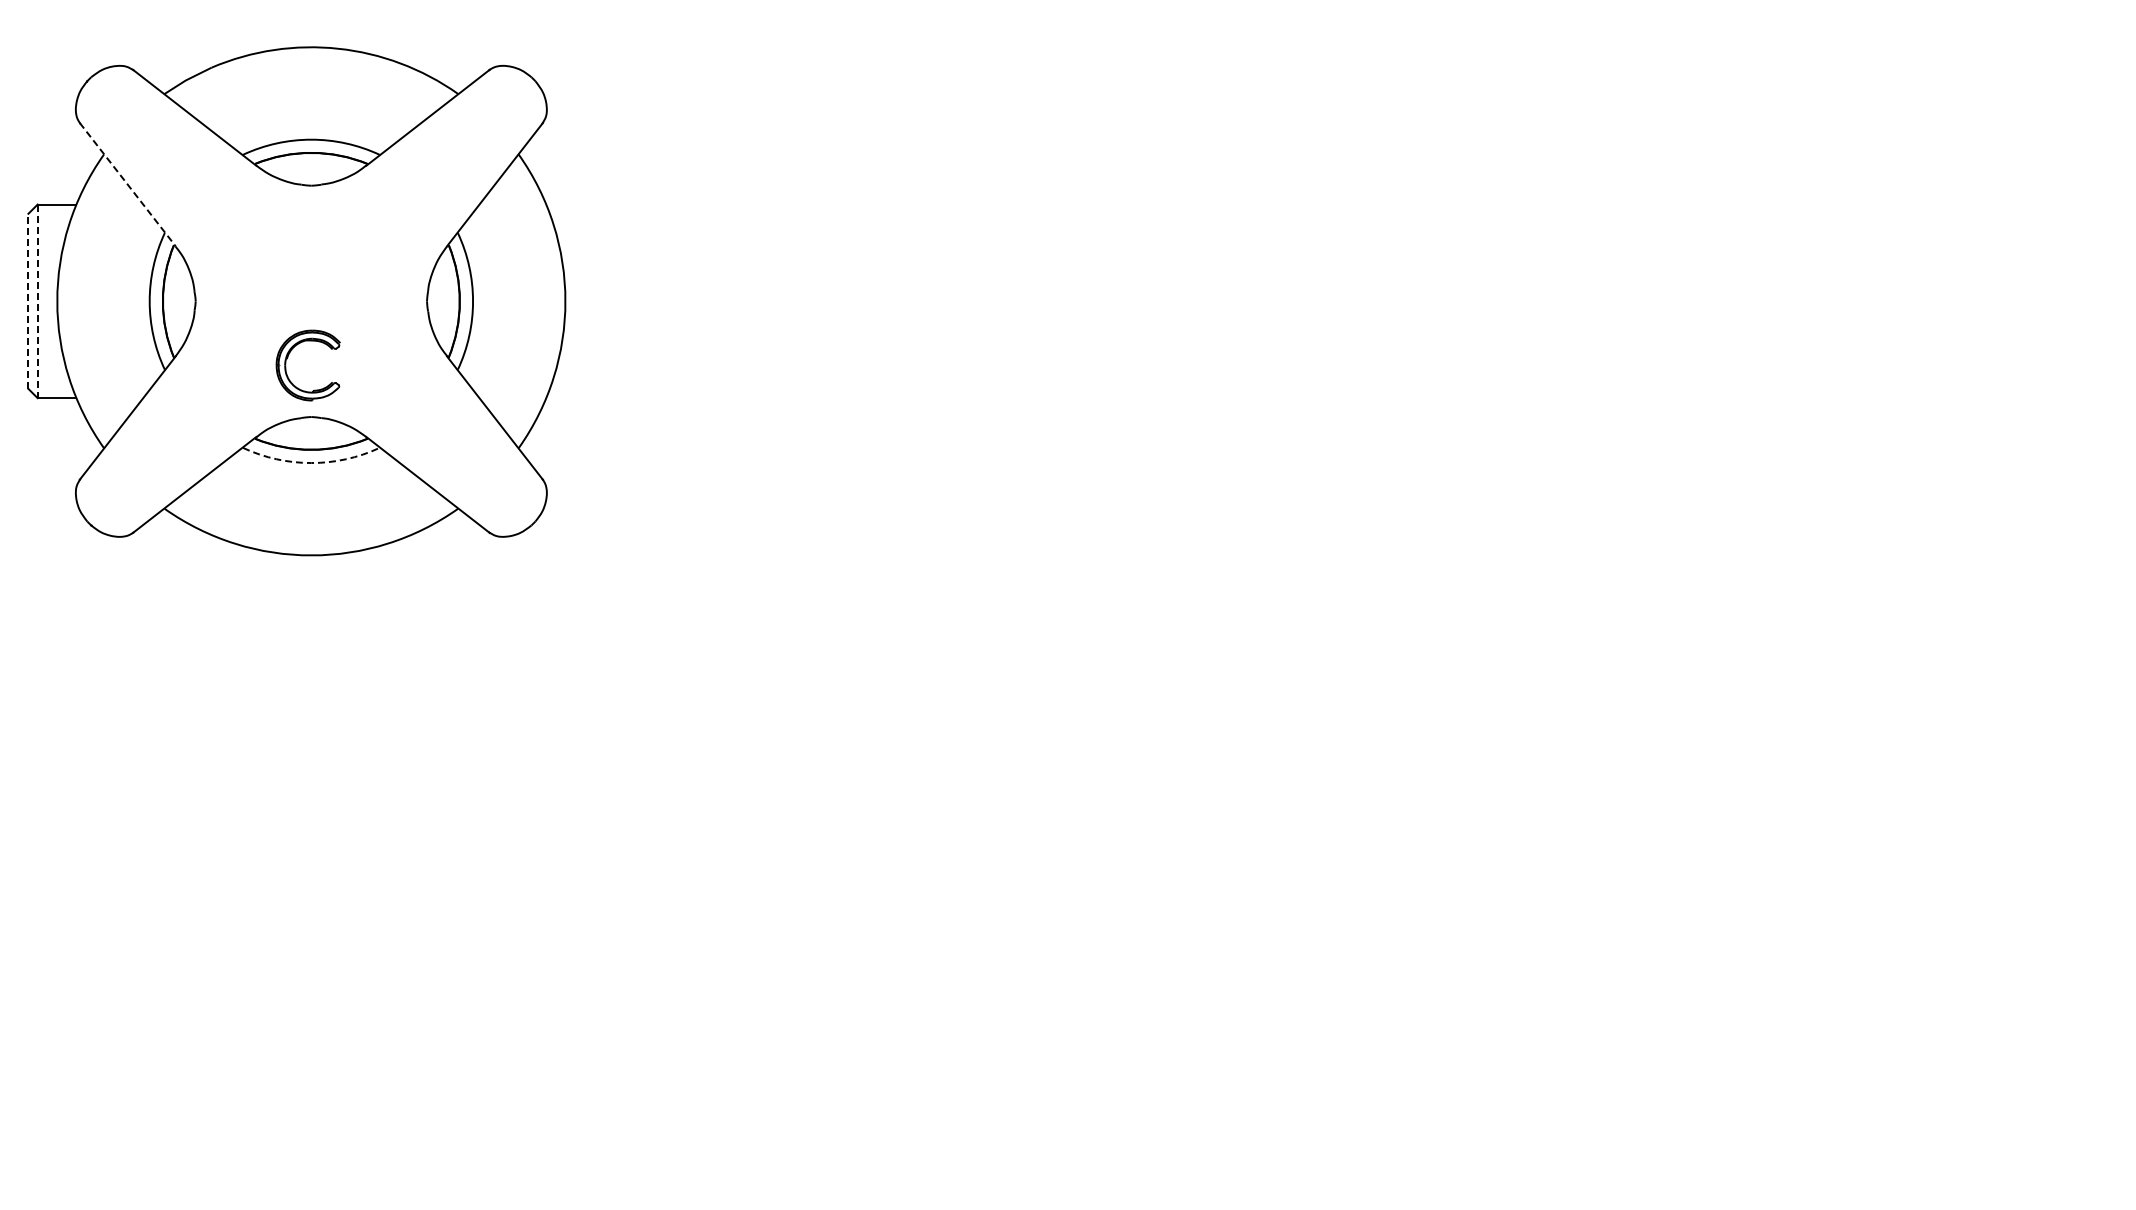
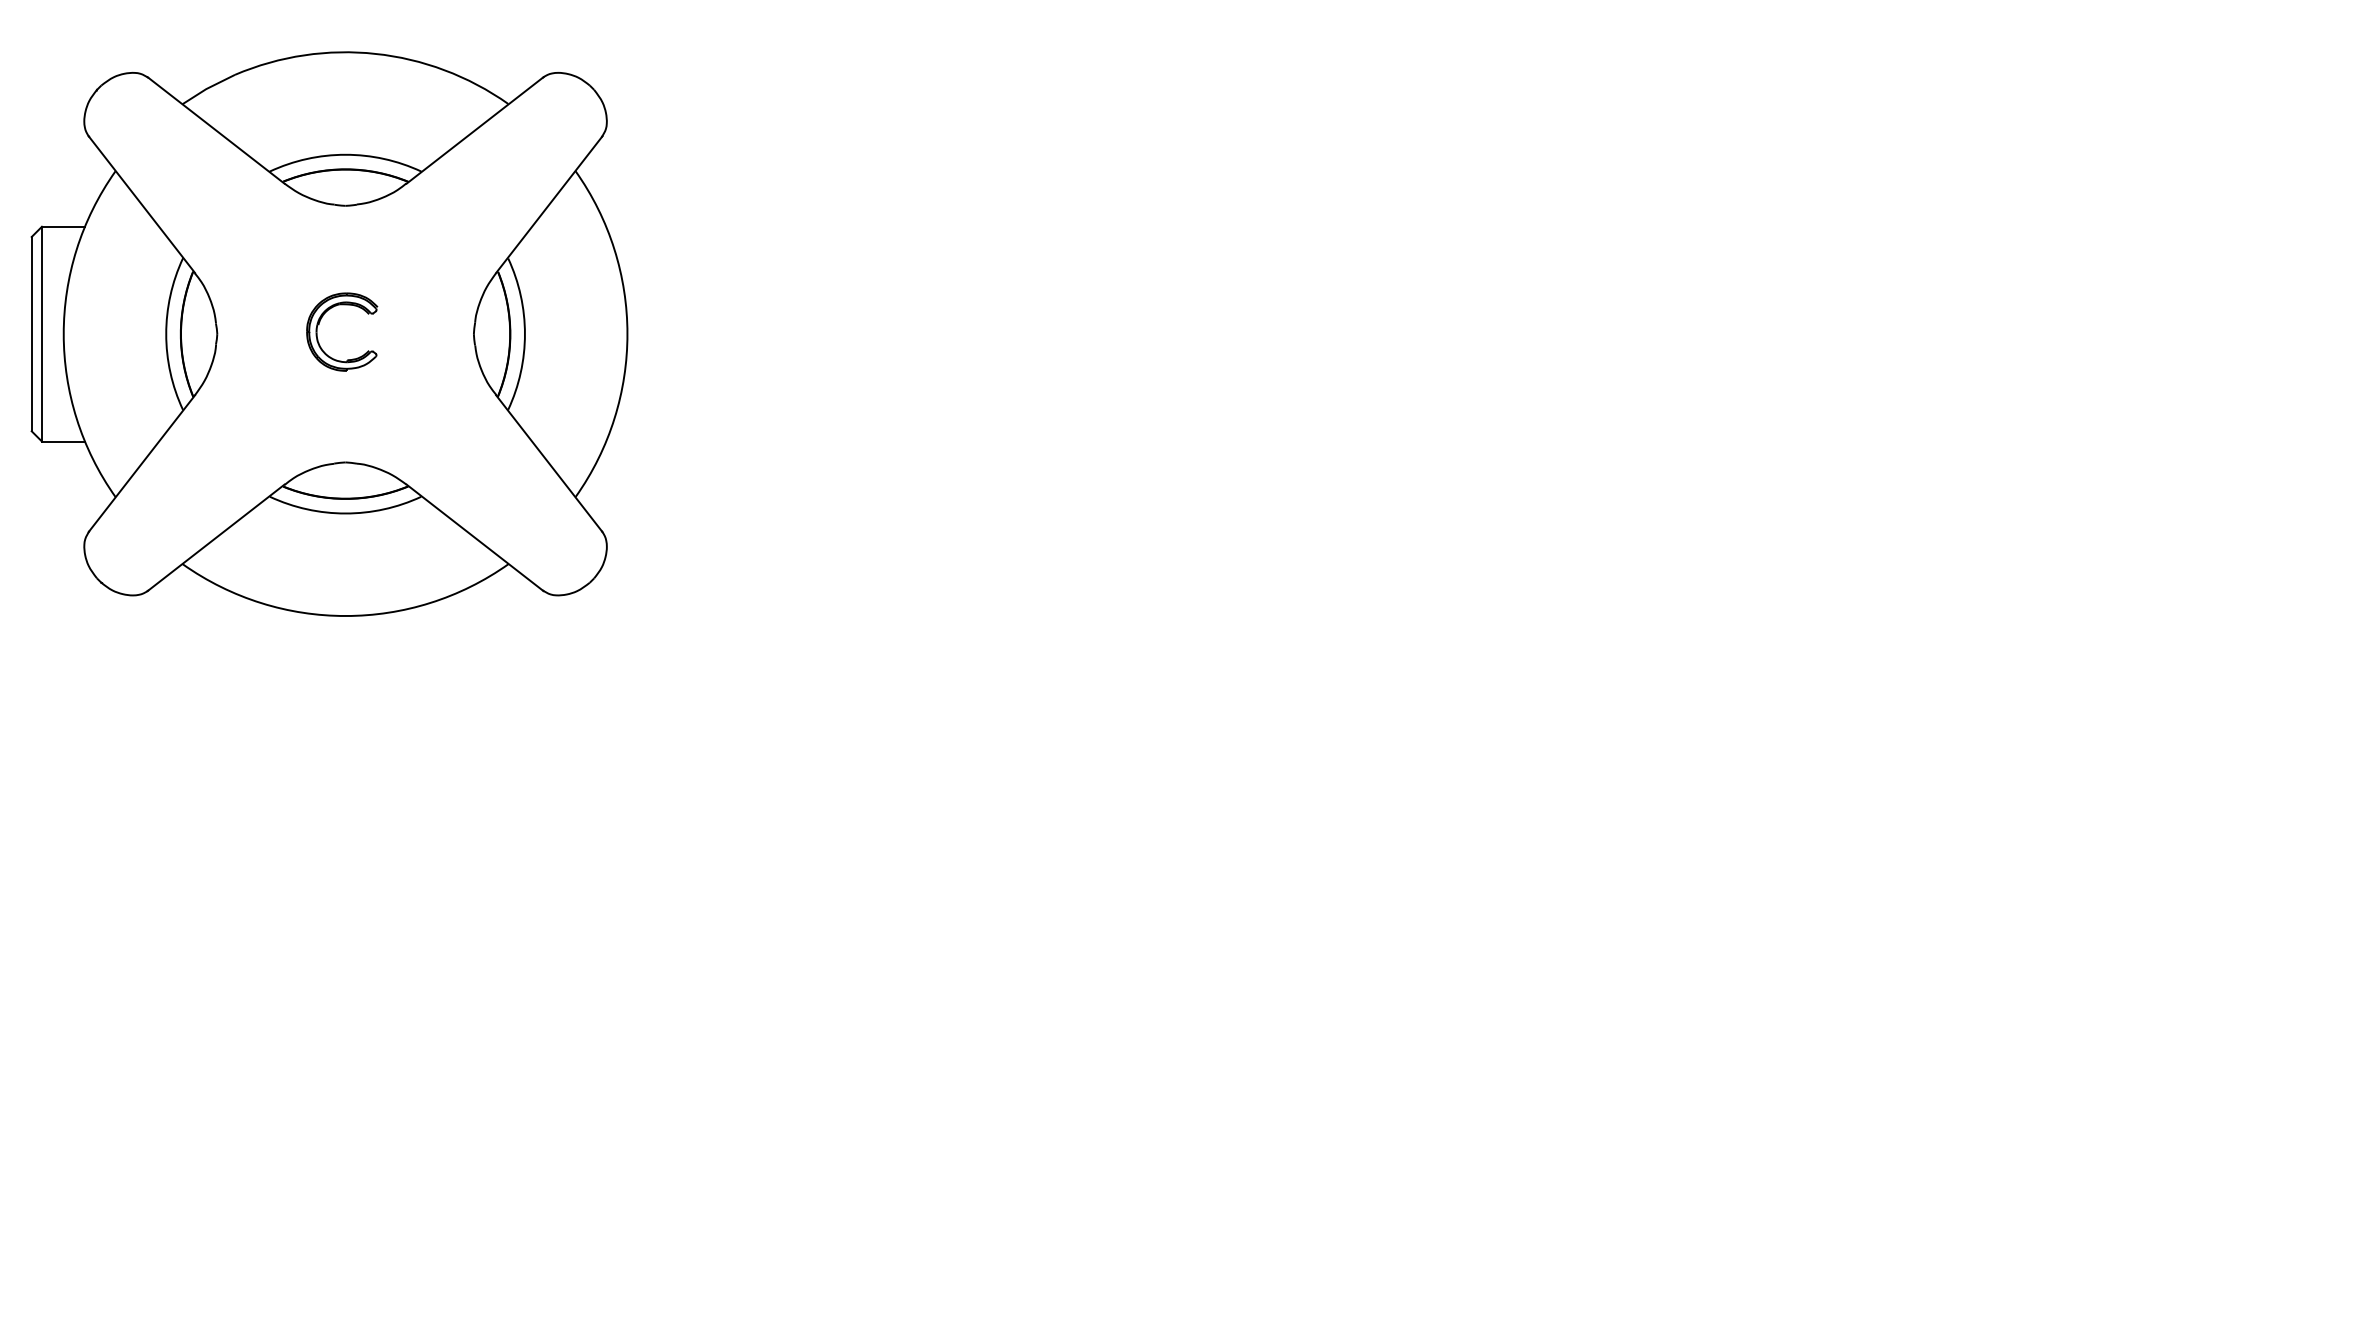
line: (128, 185) -> (142, 205), dashed -> solid
line: (28, 301) -> (31, 334), dashed -> solid
line: (37, 301) -> (41, 334), dashed -> solid
part: (288, 357) -> (320, 323), moved
arc: (311, 463) -> (345, 514), dashed -> solid

